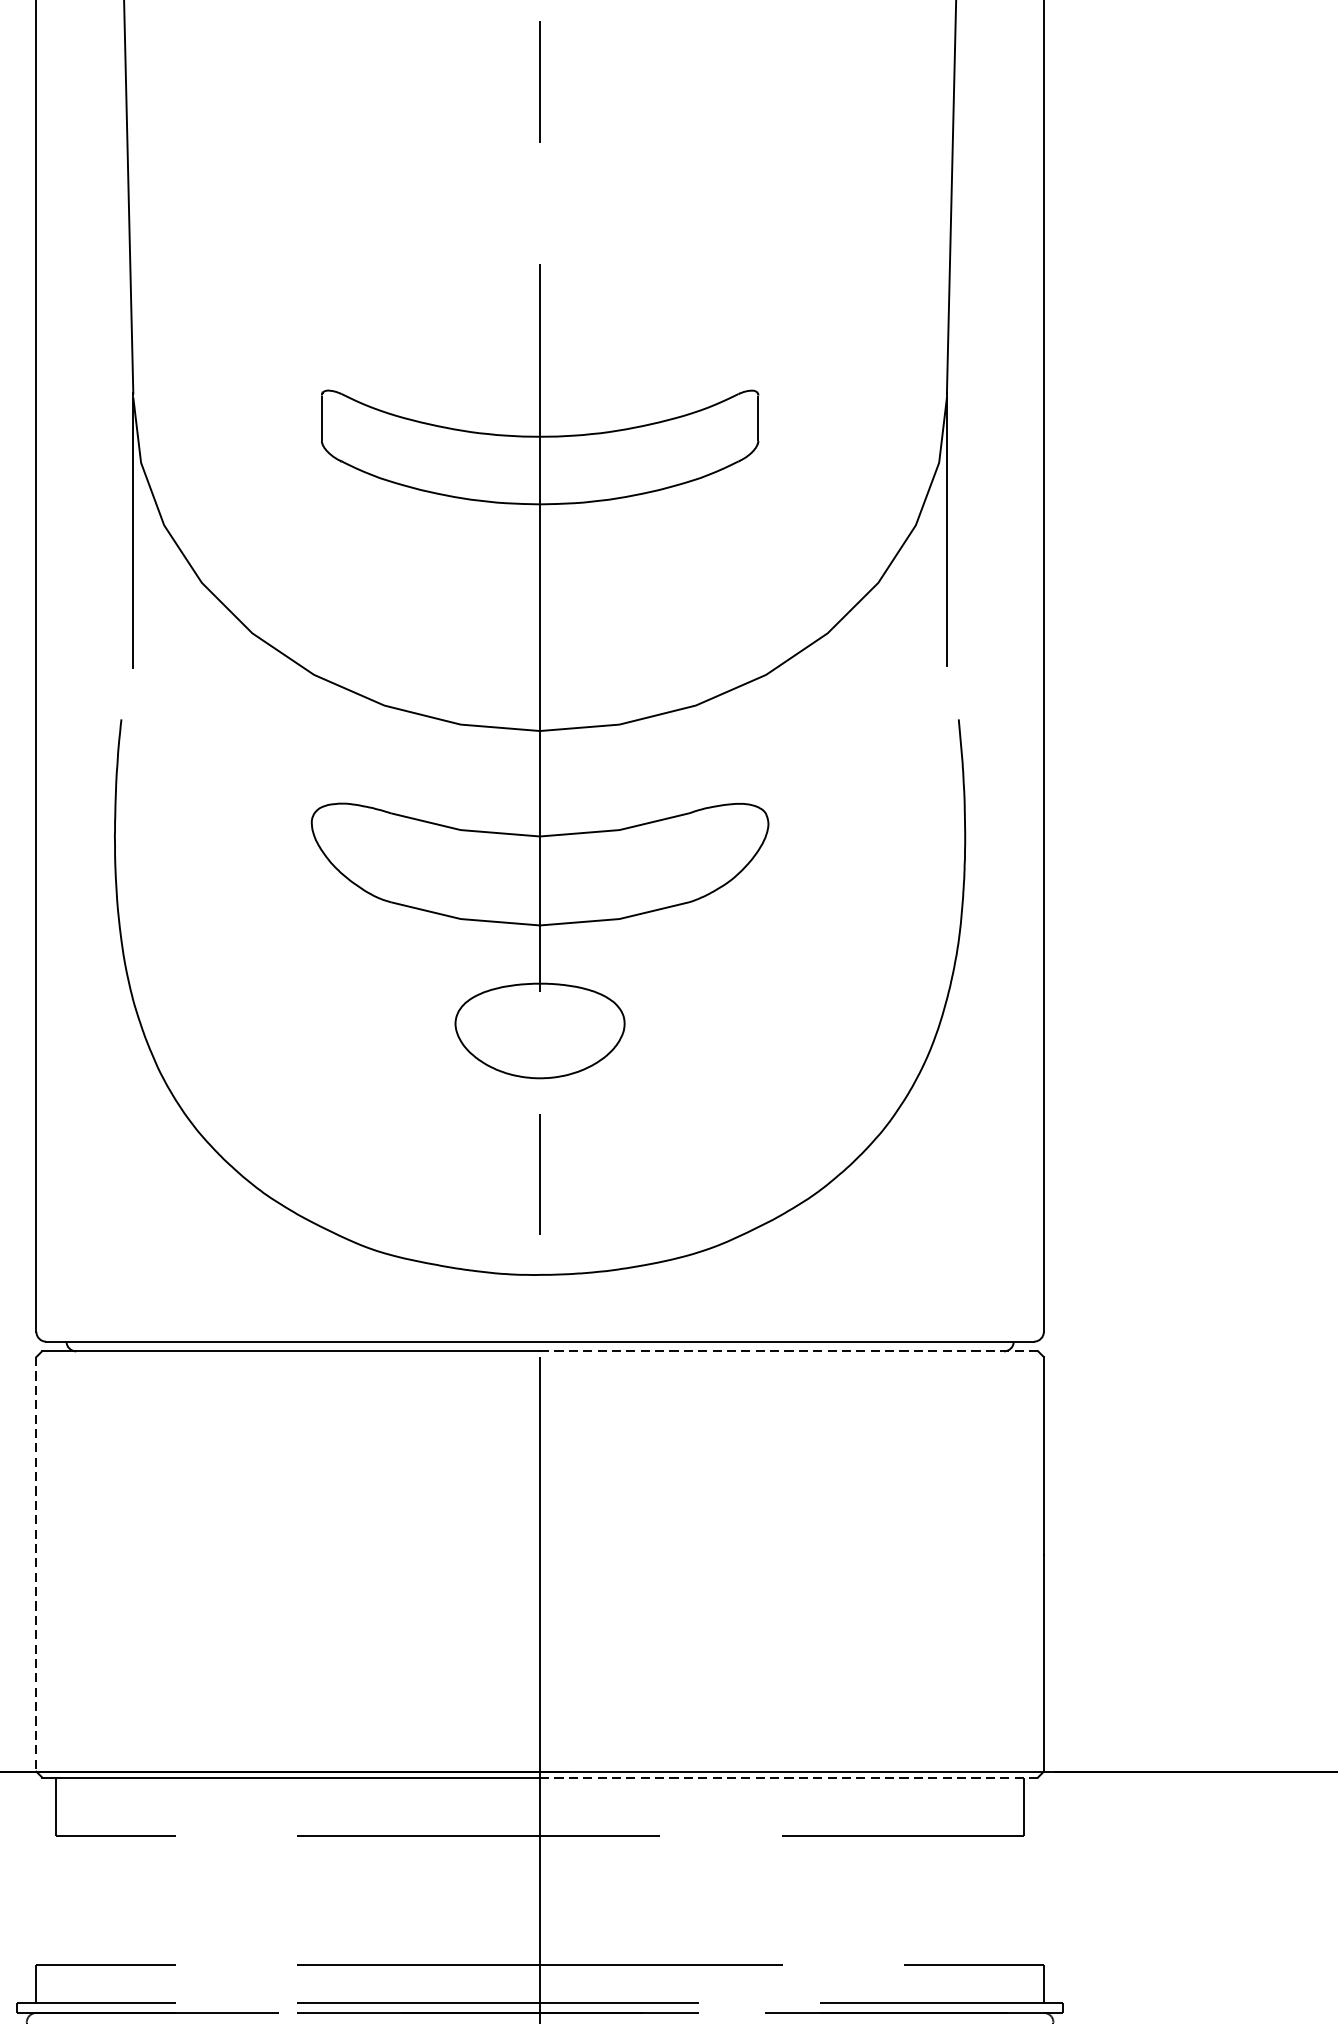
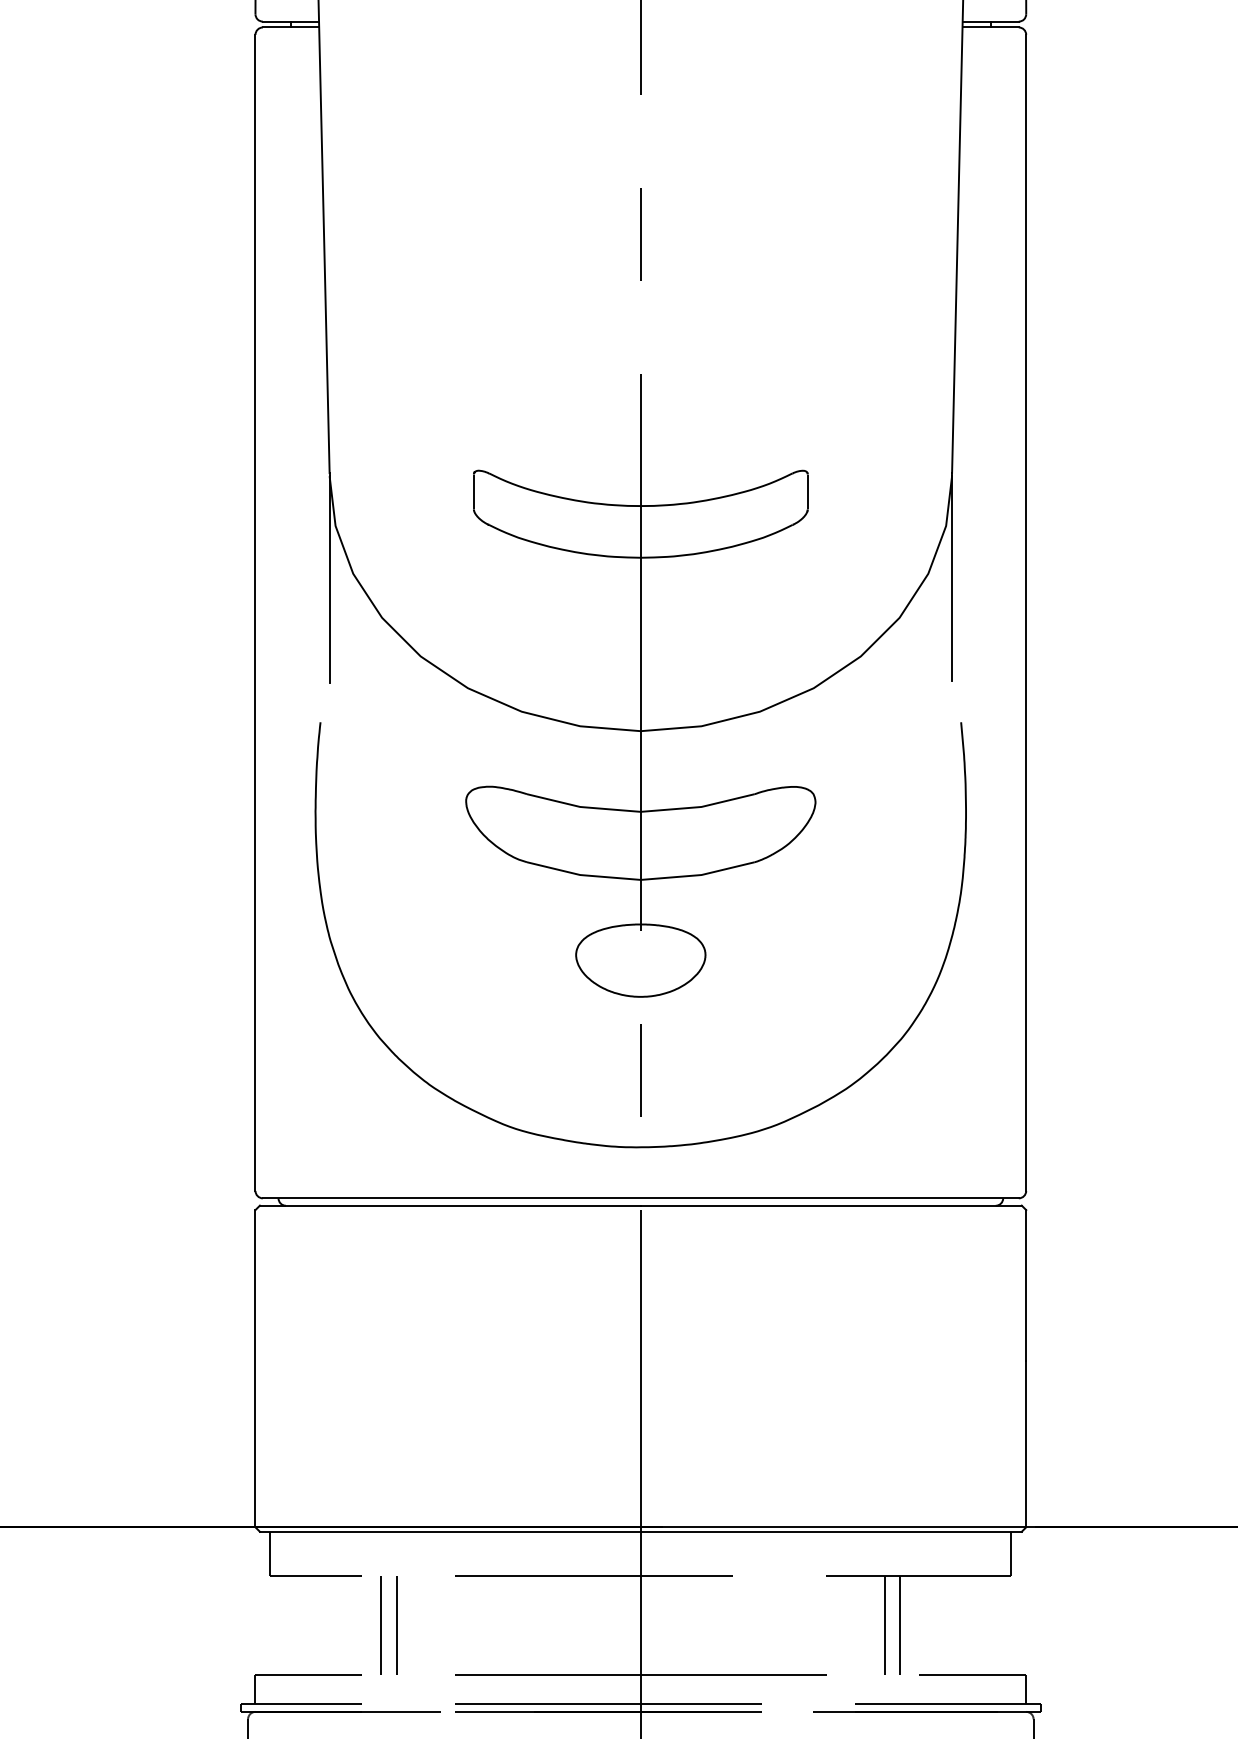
line: (788, 1351) -> (830, 1205), dashed -> solid
line: (36, 1564) -> (255, 1368), dashed -> solid
line: (788, 1777) -> (830, 1531), dashed -> solid
line: (201, 1899) -> (381, 1625), added
line: (220, 1899) -> (396, 1625), added
line: (859, 1899) -> (885, 1625), added
line: (879, 1899) -> (900, 1625), added

